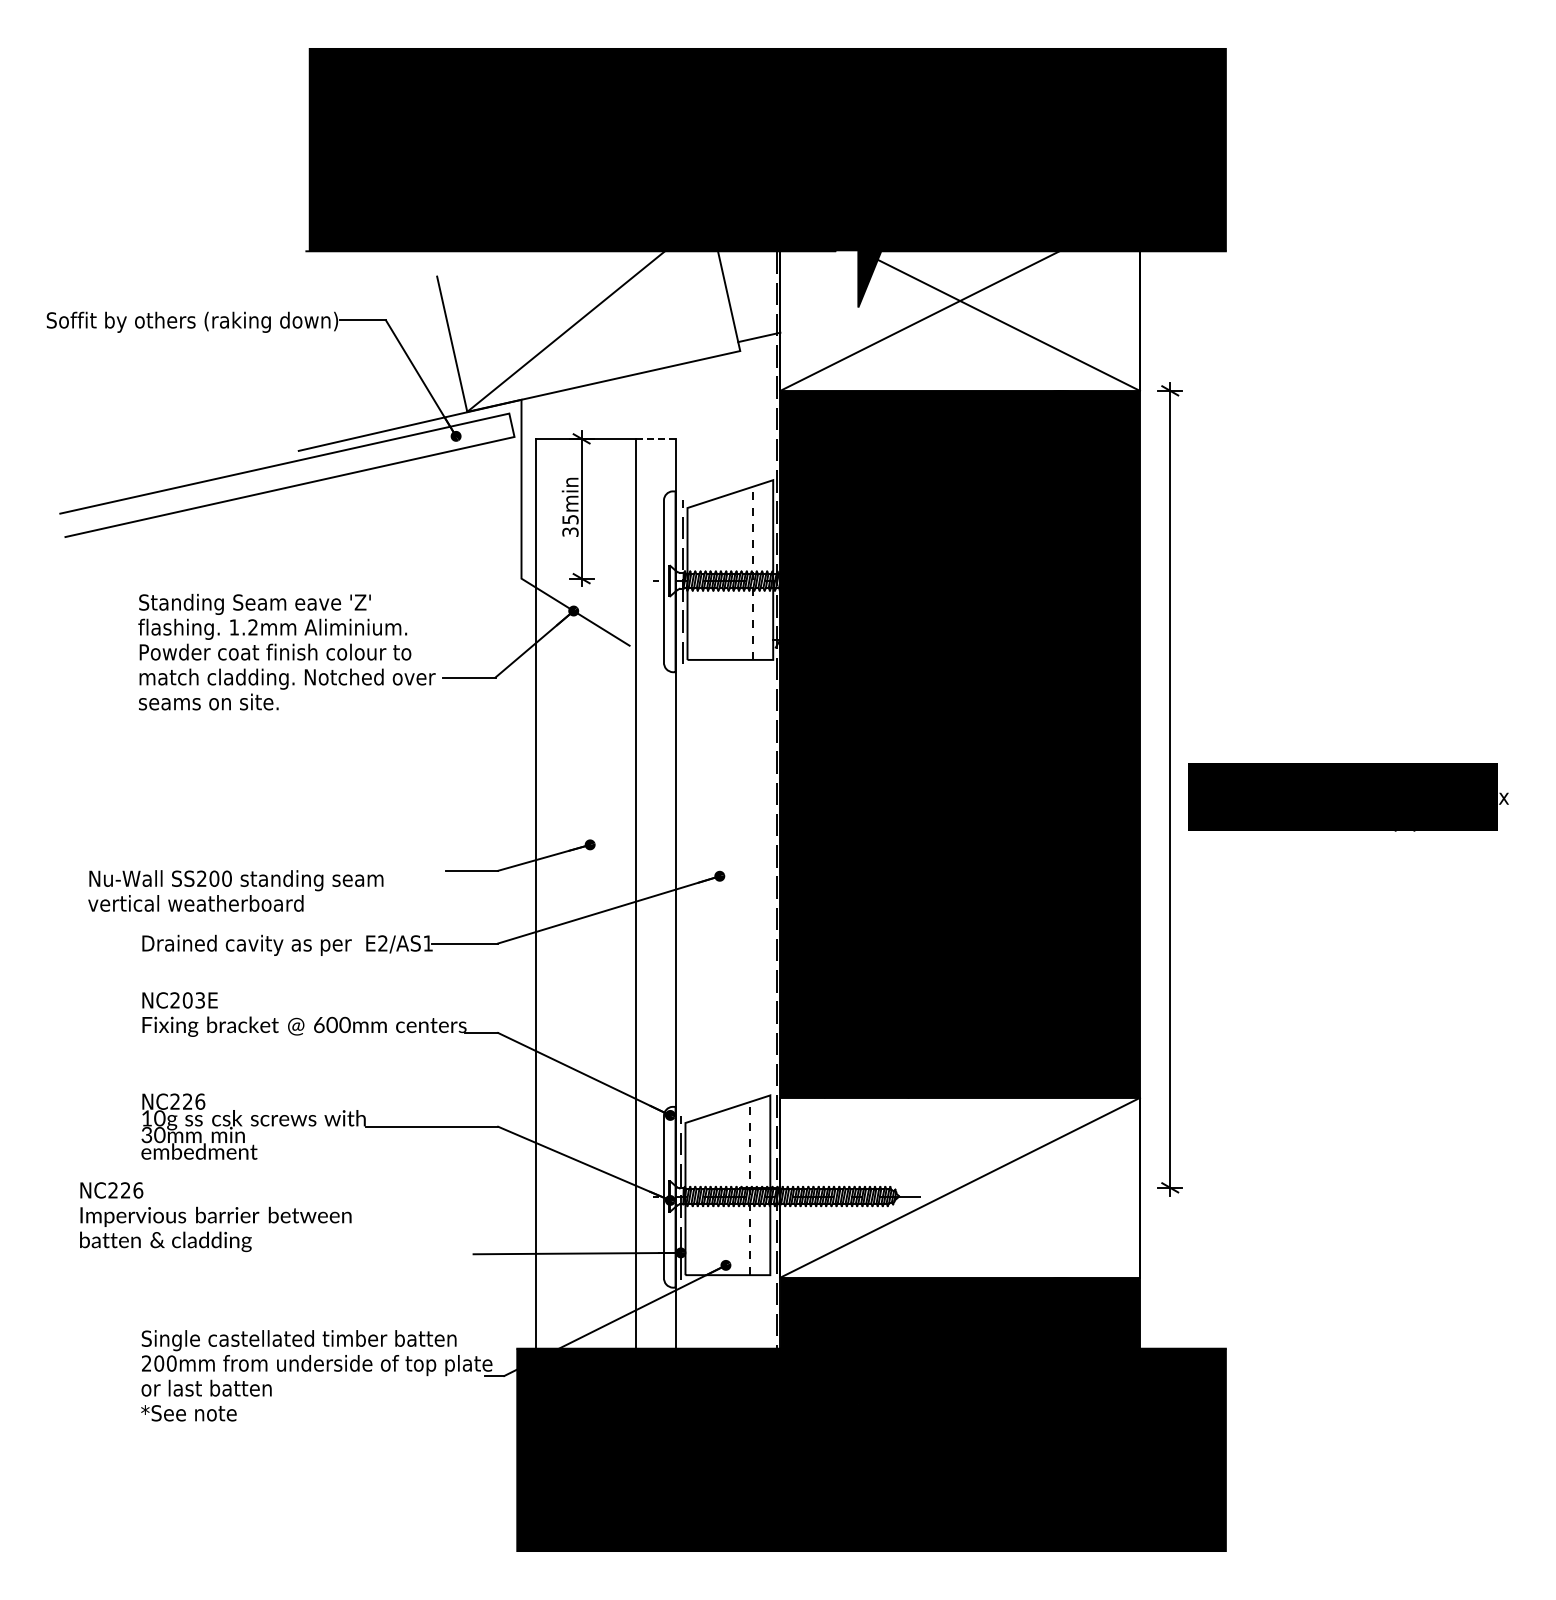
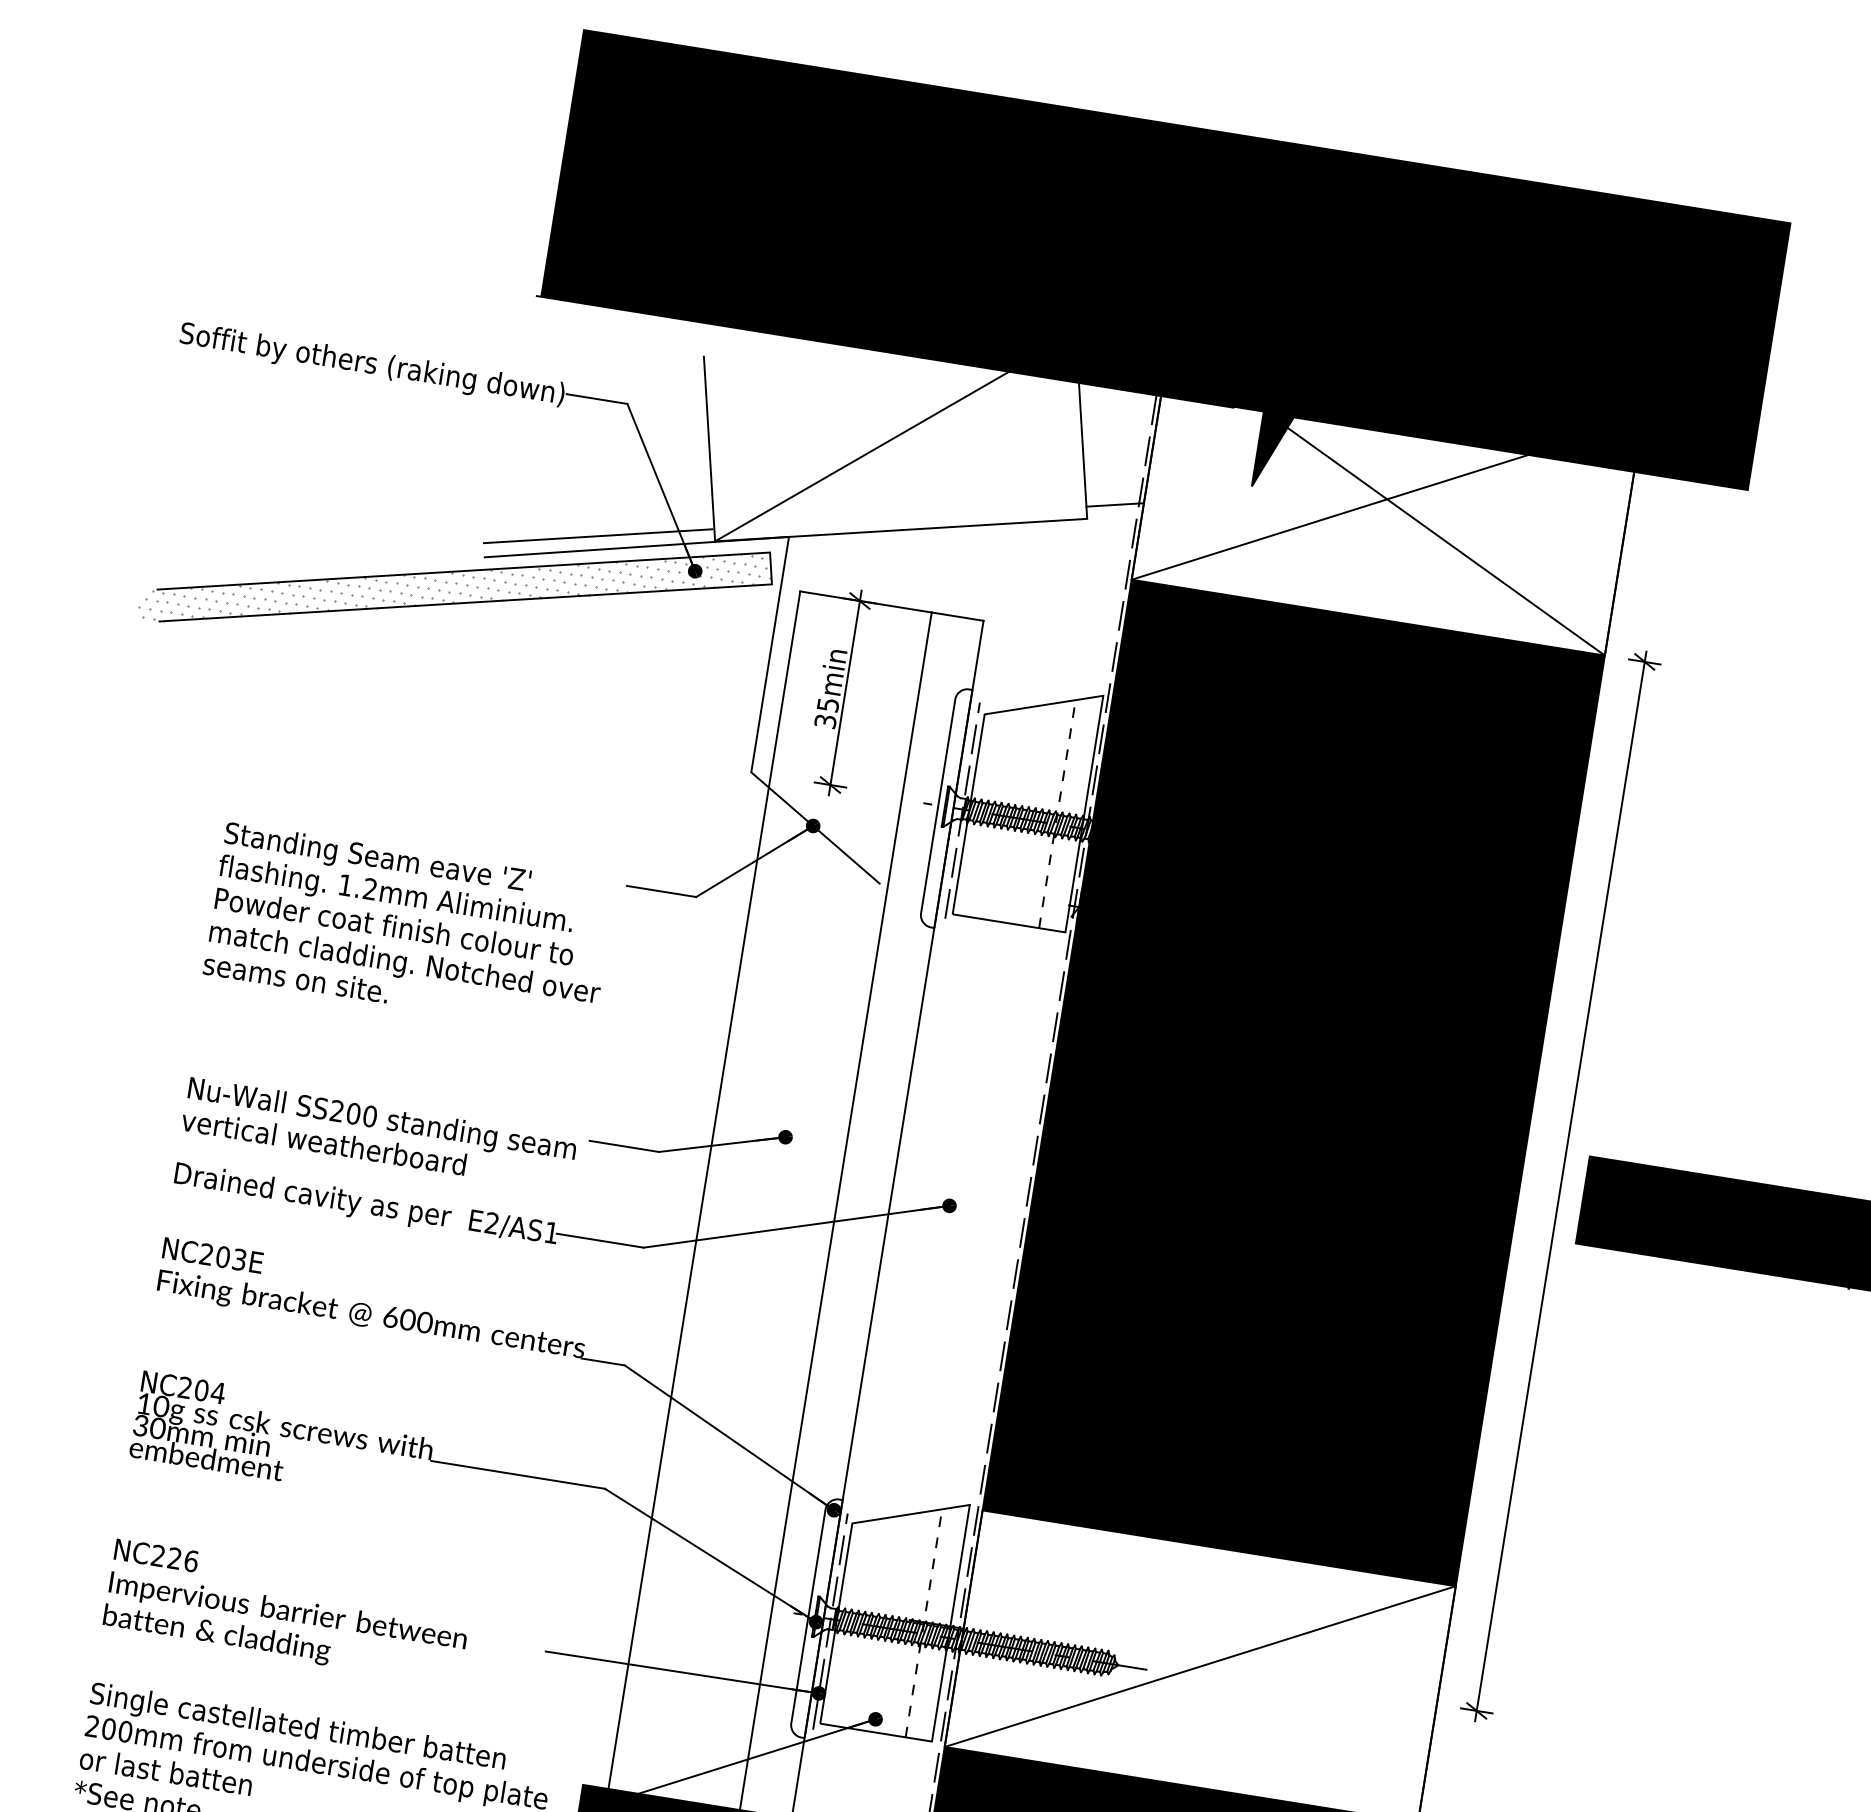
line: (379, 421) -> (597, 535), added
line: (655, 438) -> (957, 616), dashed -> solid
hatch: (280, 476) -> (455, 587), added
text: (286, 651) -> (409, 927), moved
text: (235, 890) -> (378, 1133), moved
text: (193, 1101) -> (209, 1391), NC226 -> NC204
text: (215, 1217) -> (287, 1613), moved

